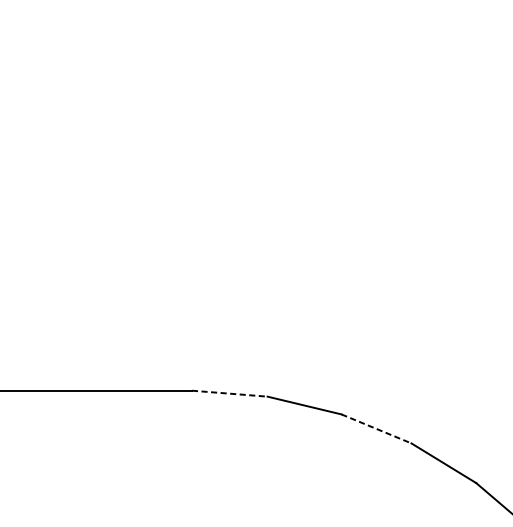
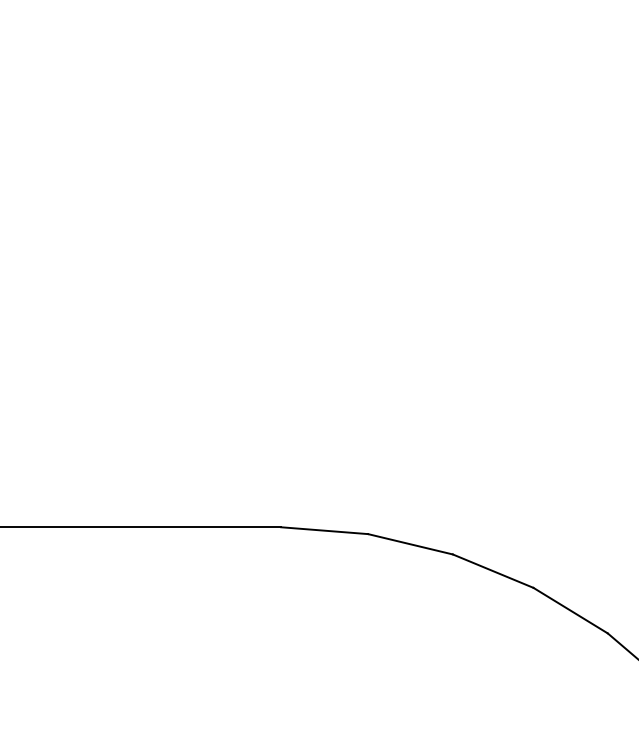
line: (229, 393) -> (324, 530), dashed -> solid
line: (376, 429) -> (493, 571), dashed -> solid

